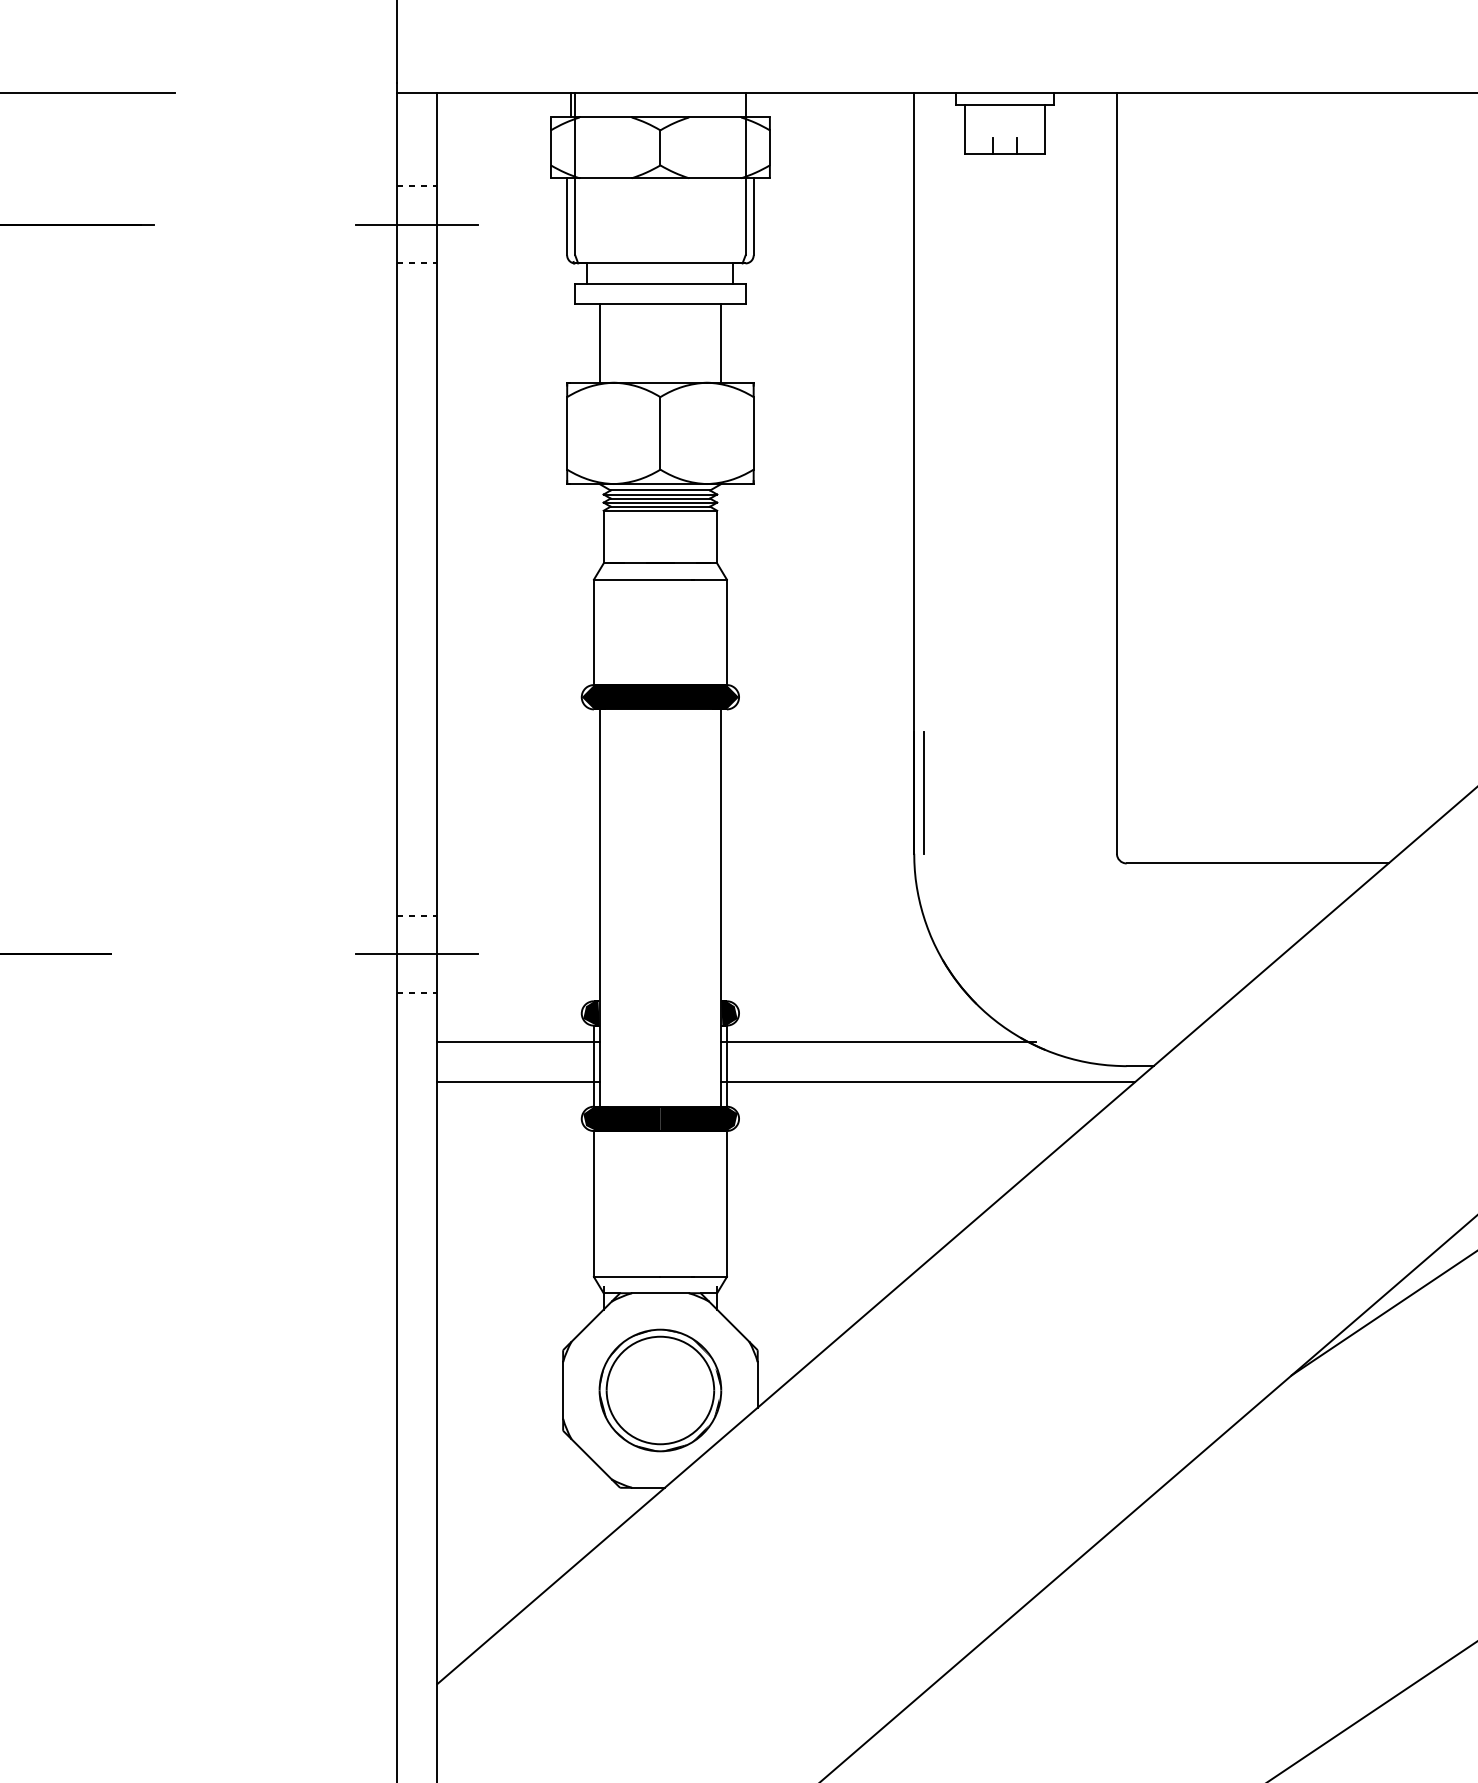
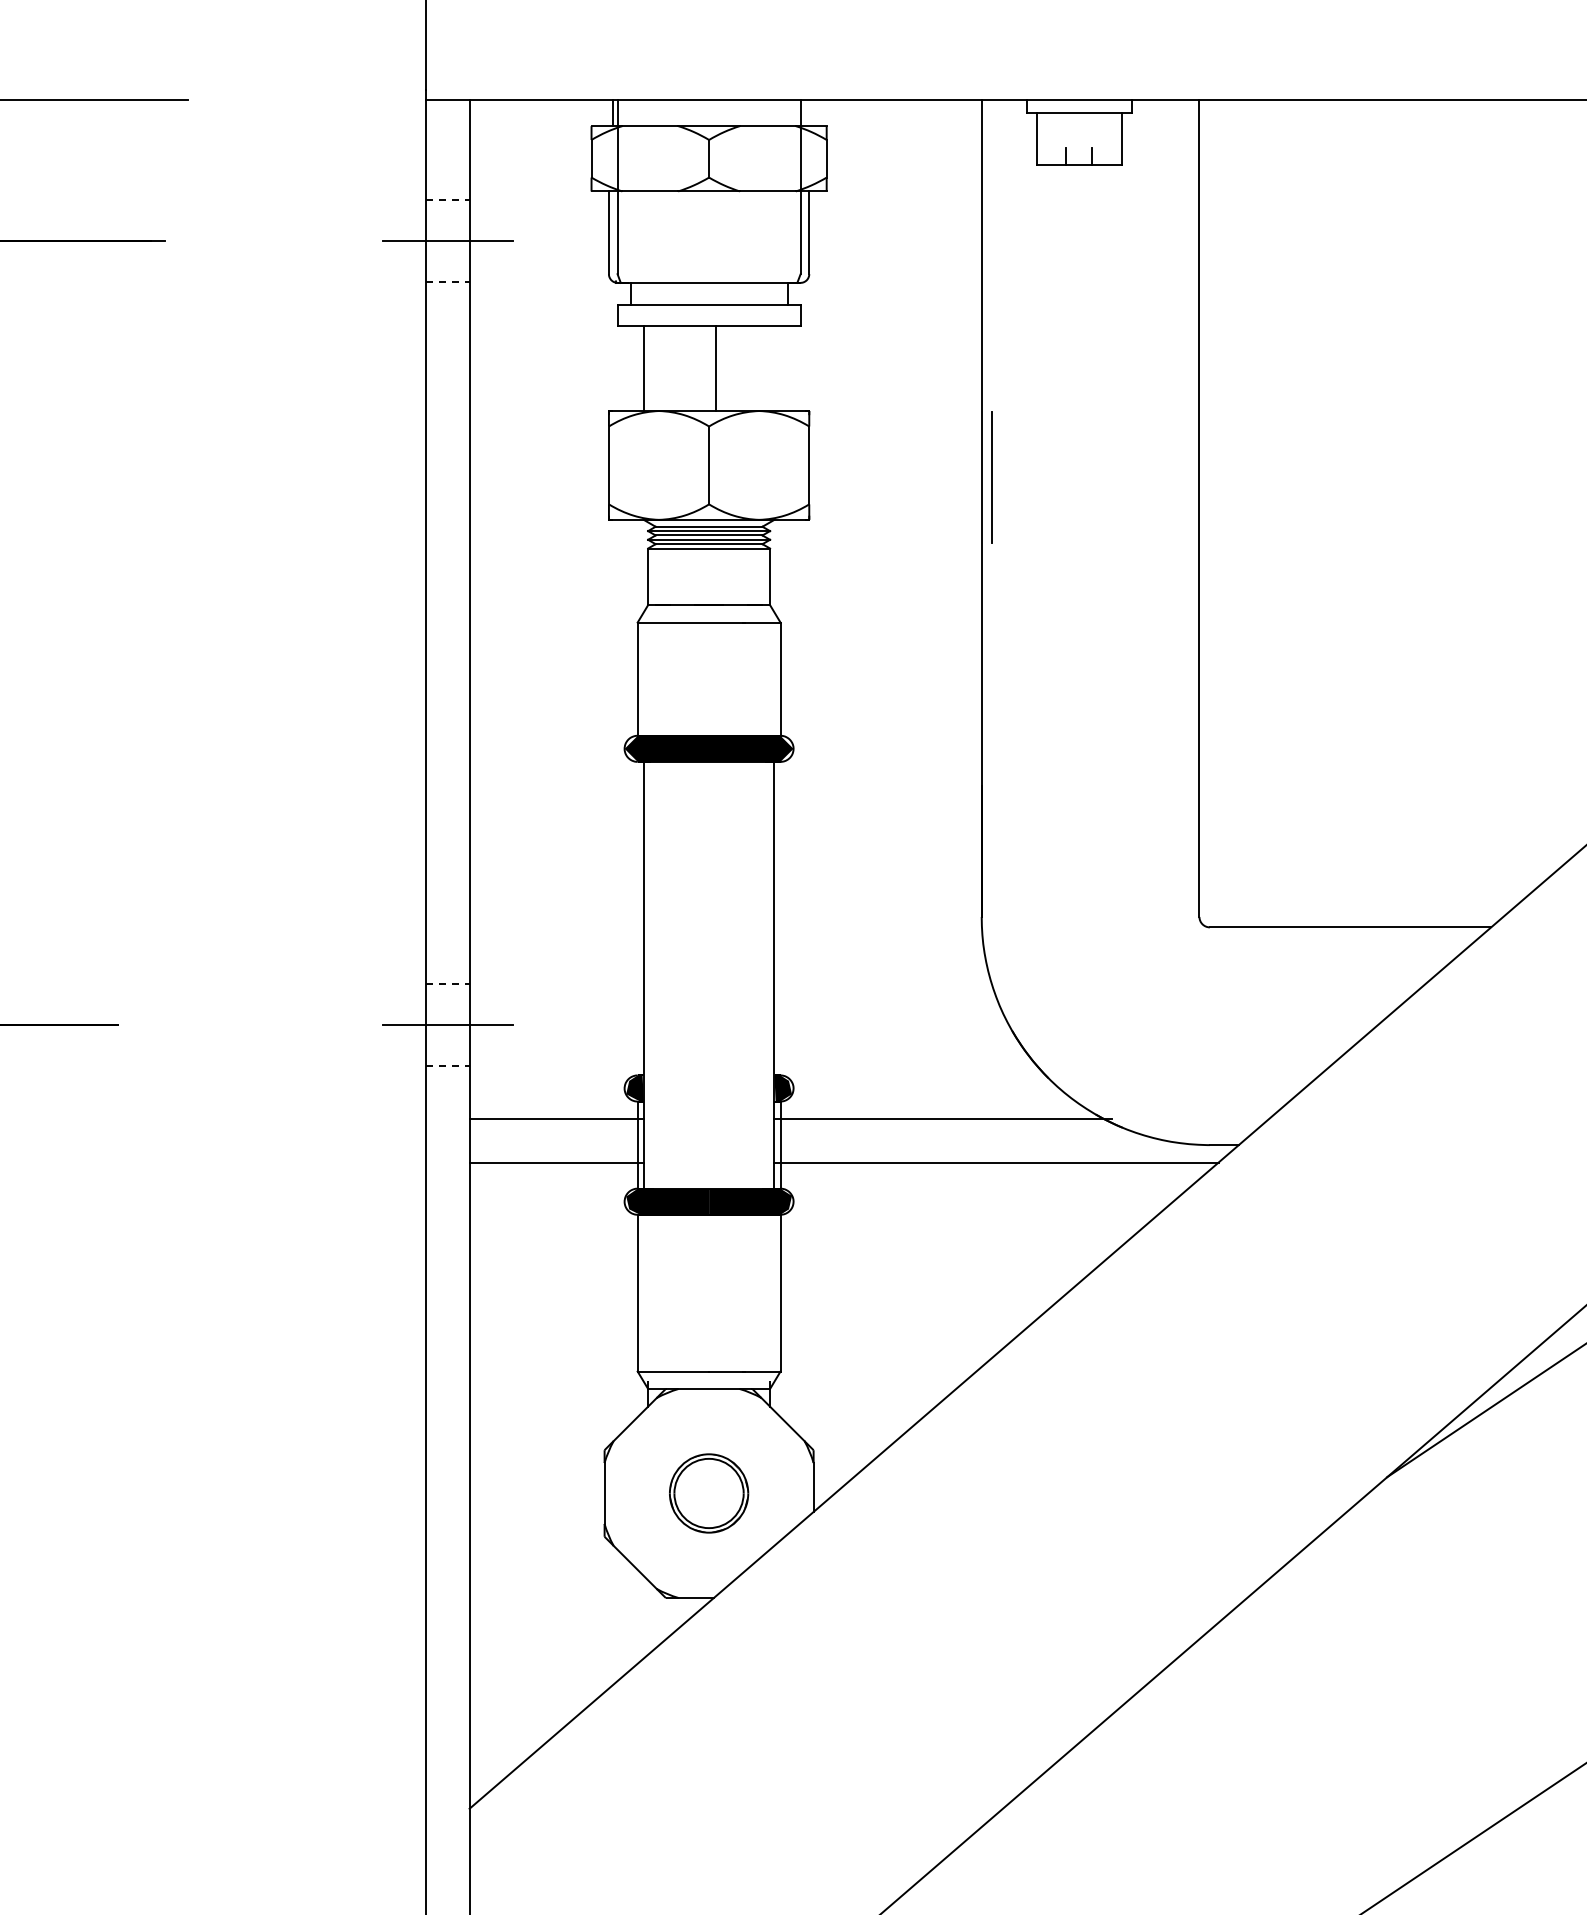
line: (721, 343) -> (716, 368), moved
line: (923, 792) -> (991, 477), moved
part: (659, 1390) -> (708, 1493), size x0.6

